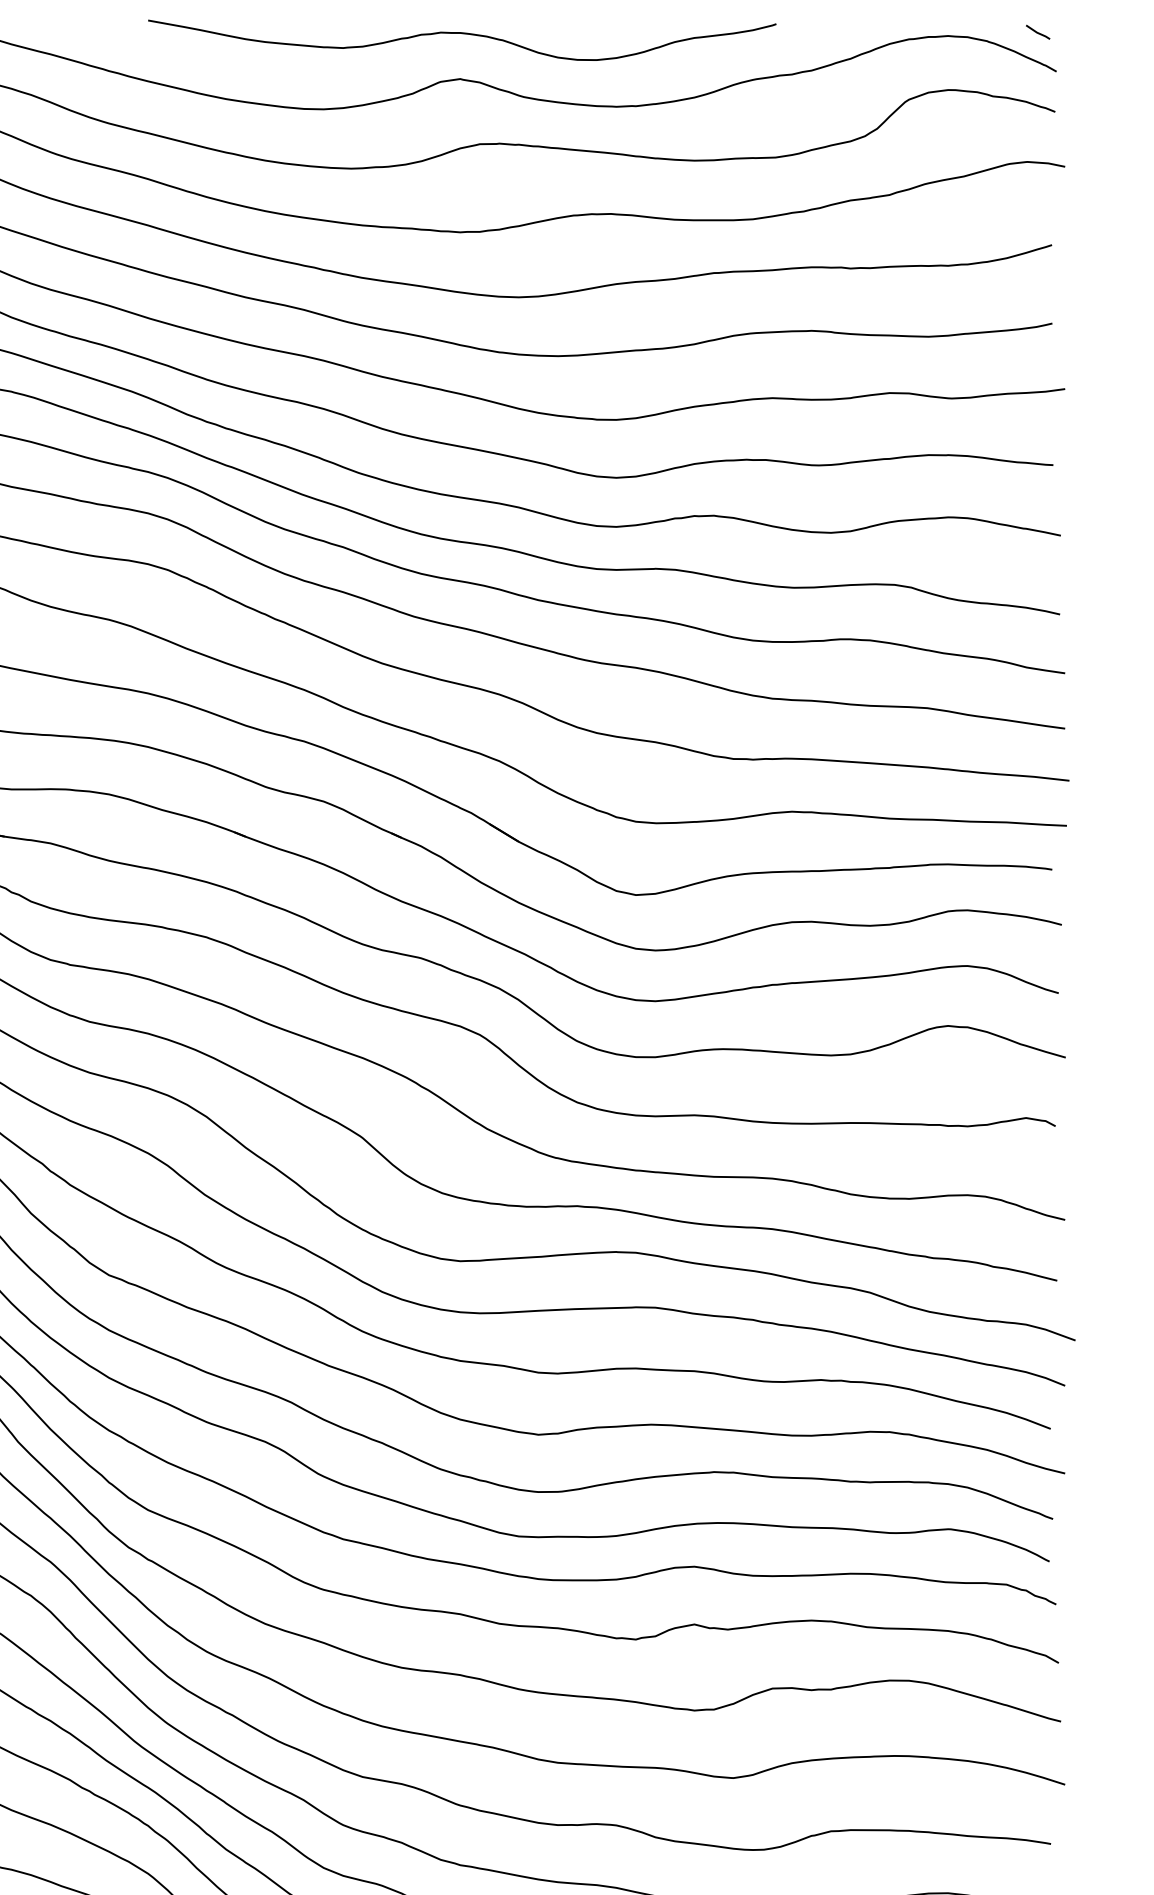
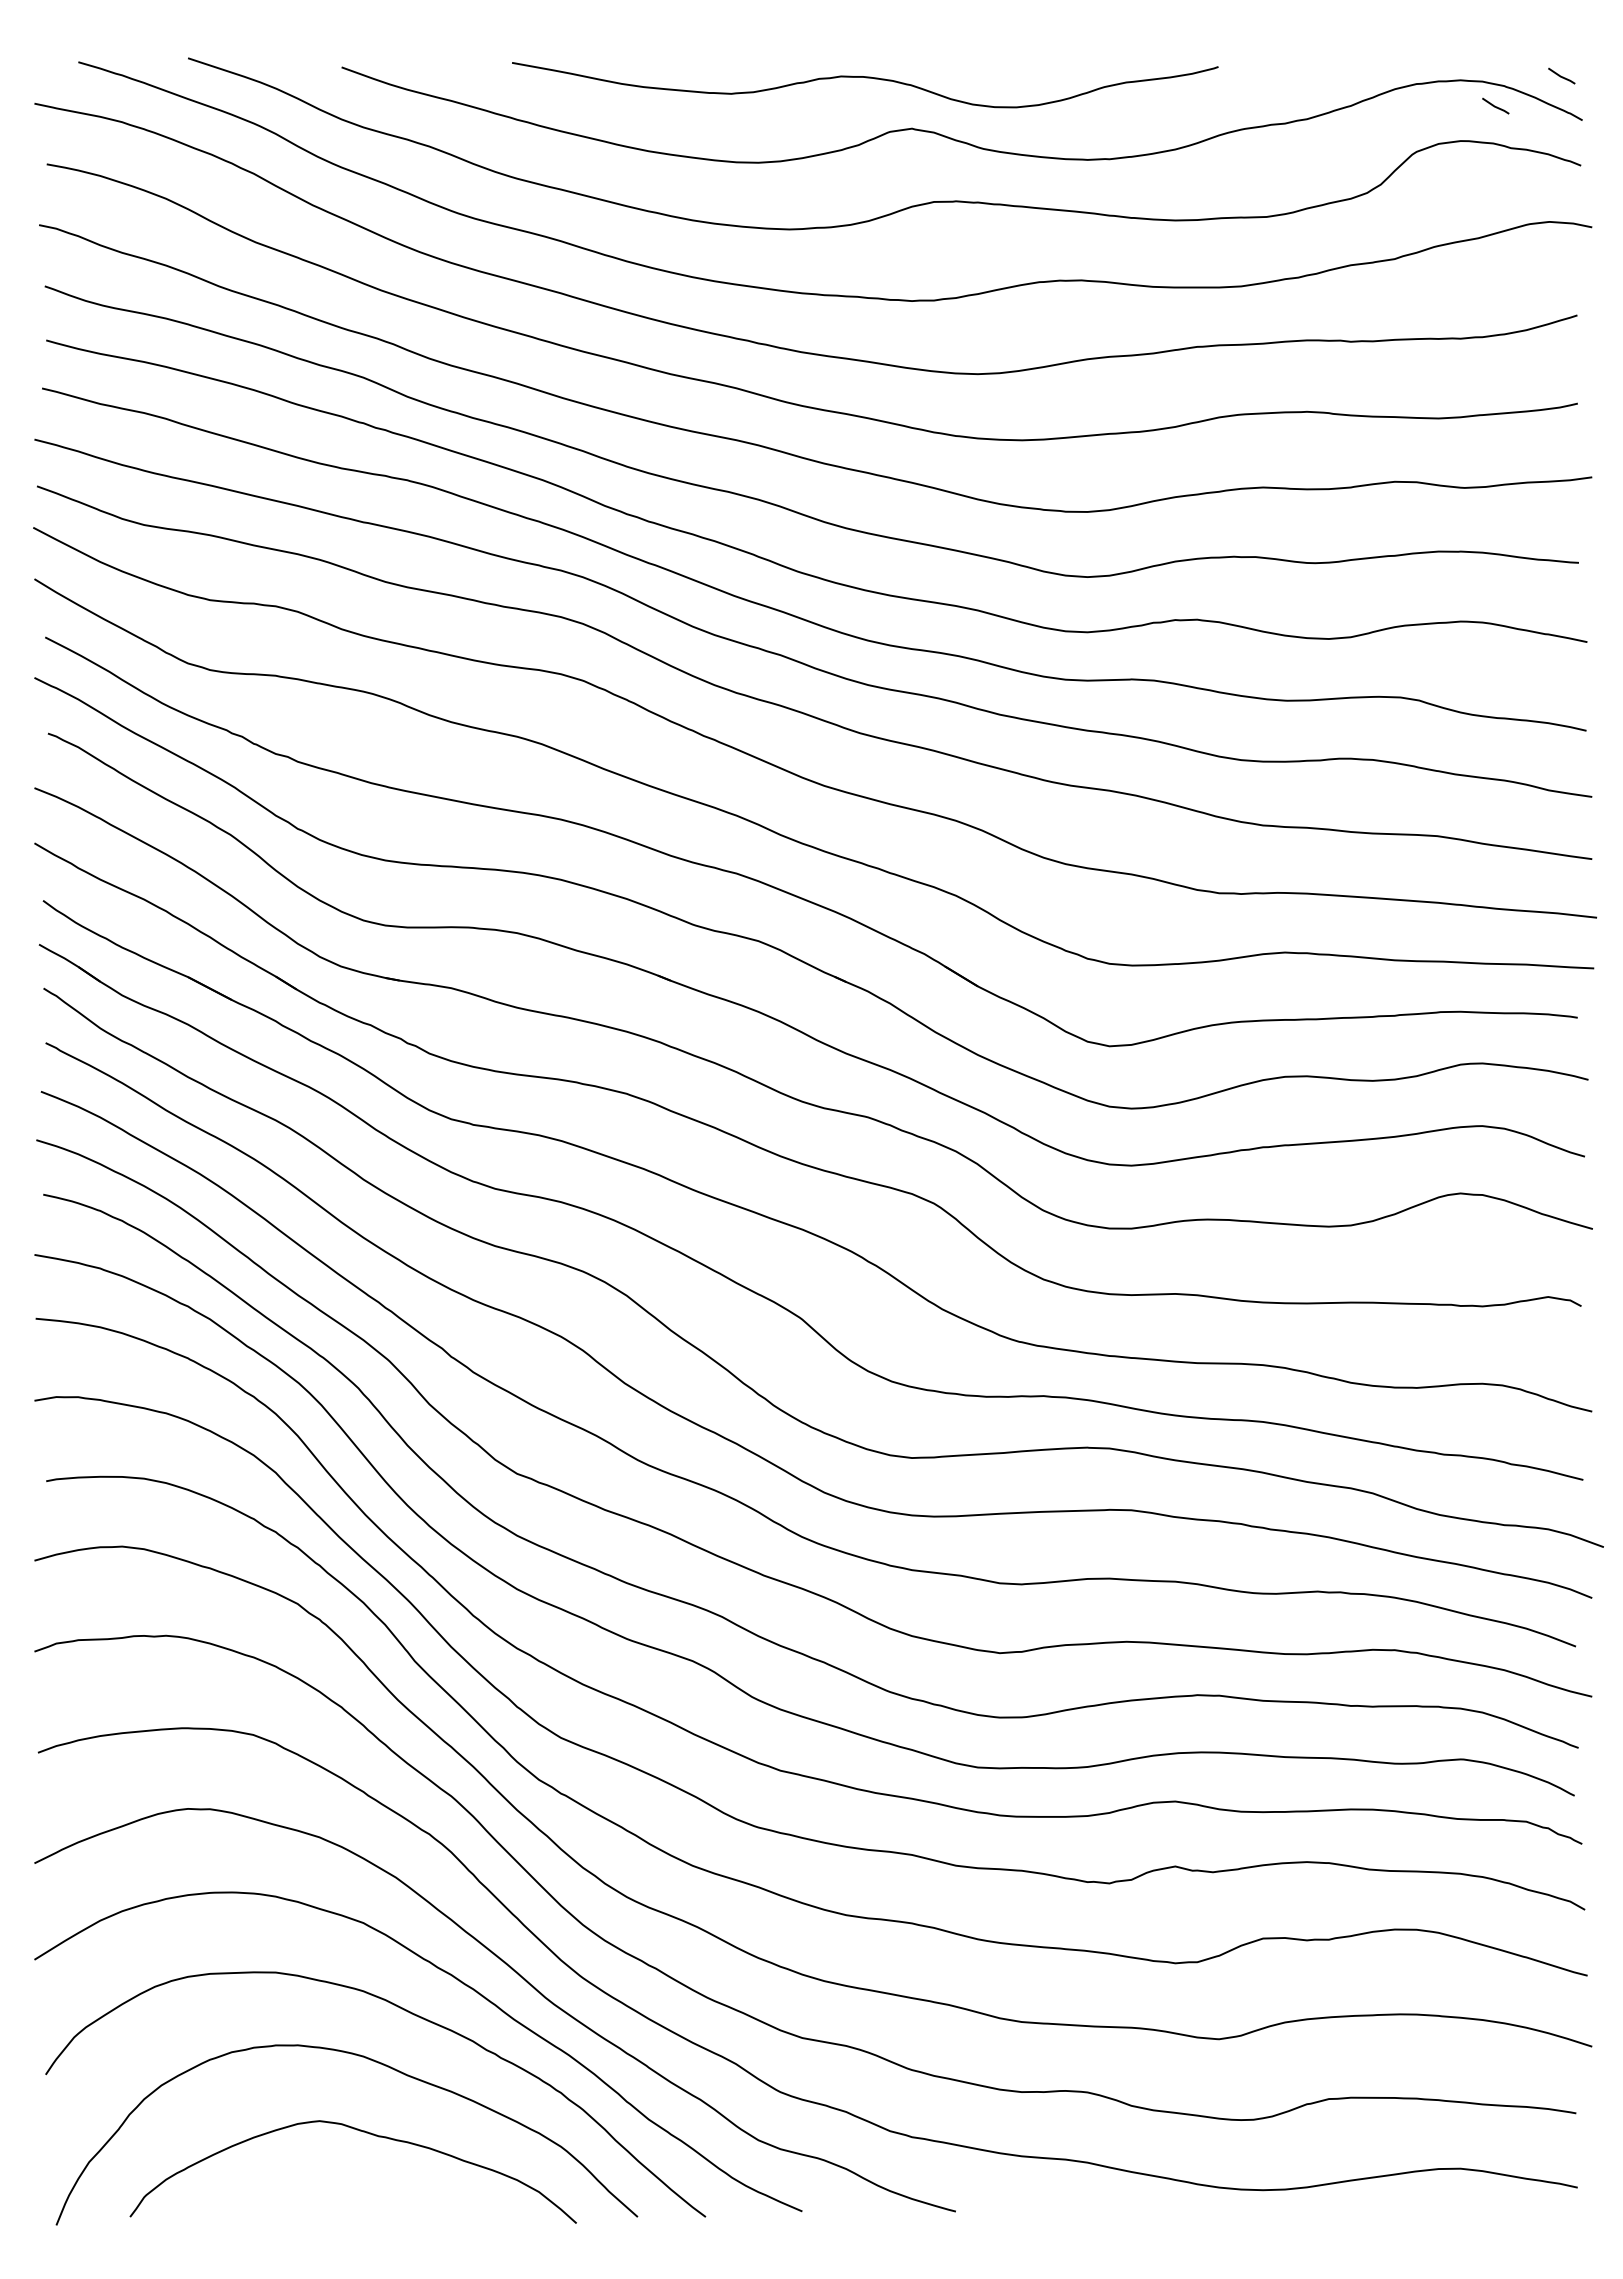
curve: (462, 34) -> (865, 78), moved
line: (979, 58) -> (1495, 105), added

